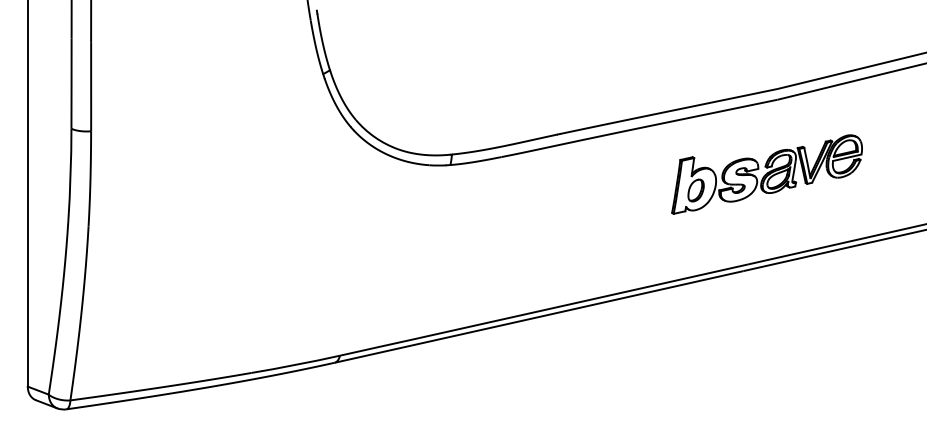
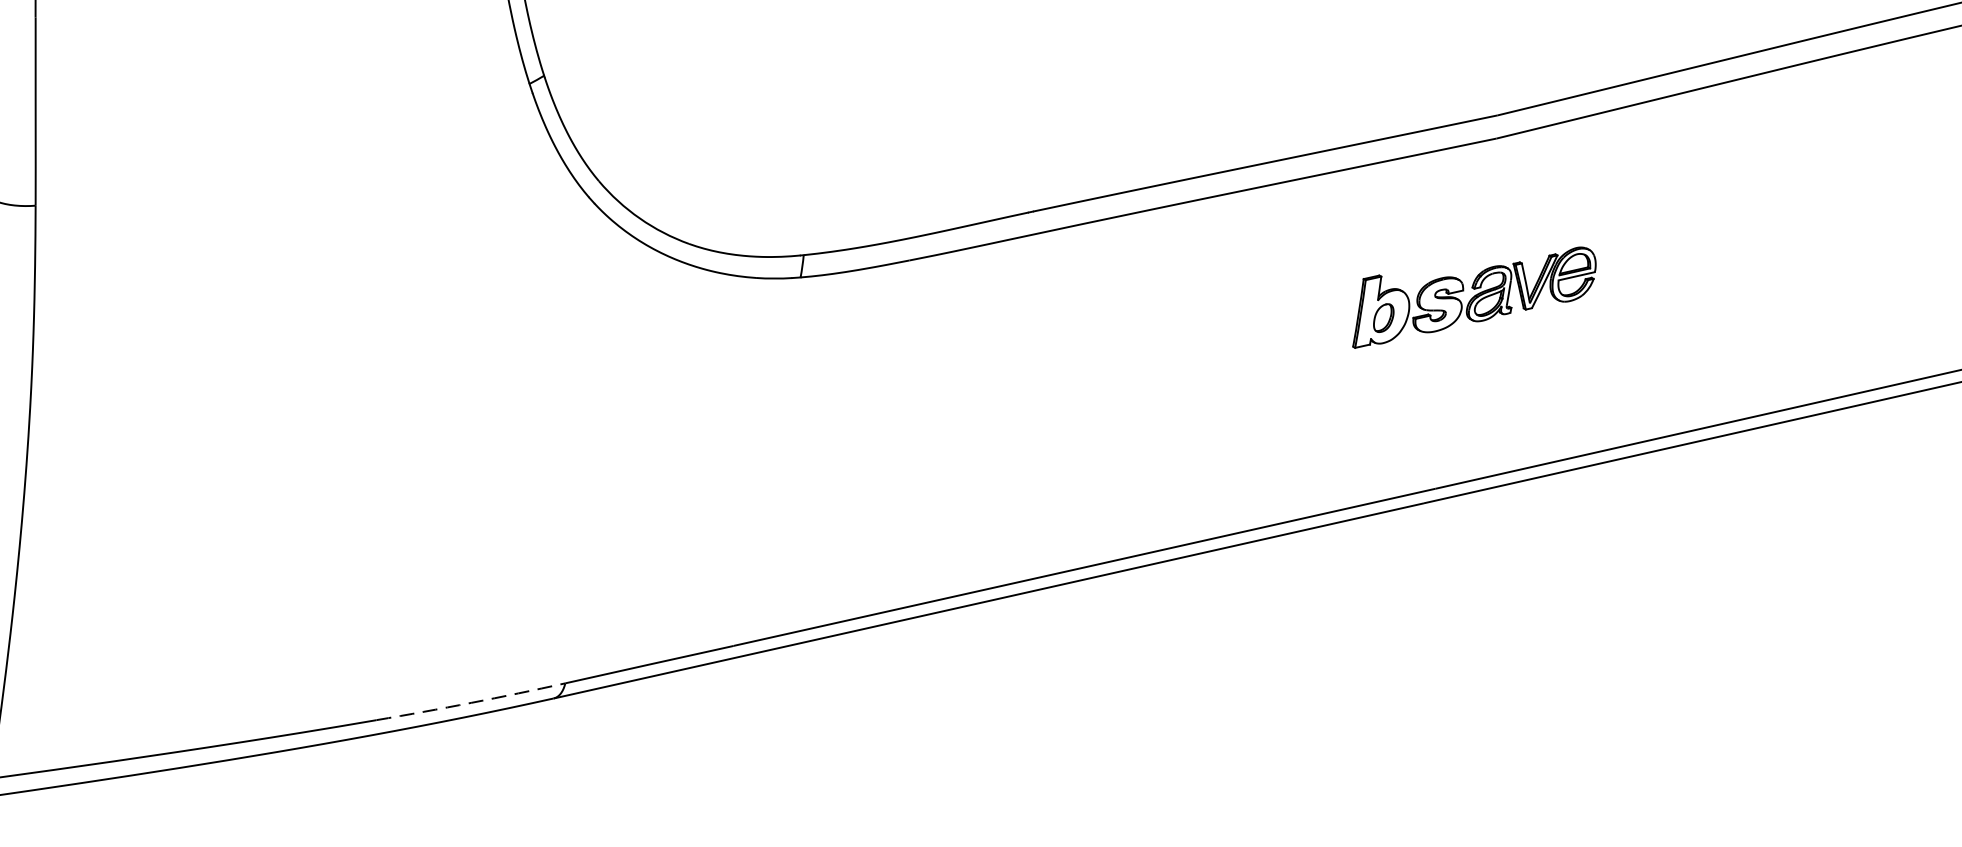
part: (766, 174) -> (1473, 297), size x0.6
arc: (295, 364) -> (470, 702), solid -> dashed

